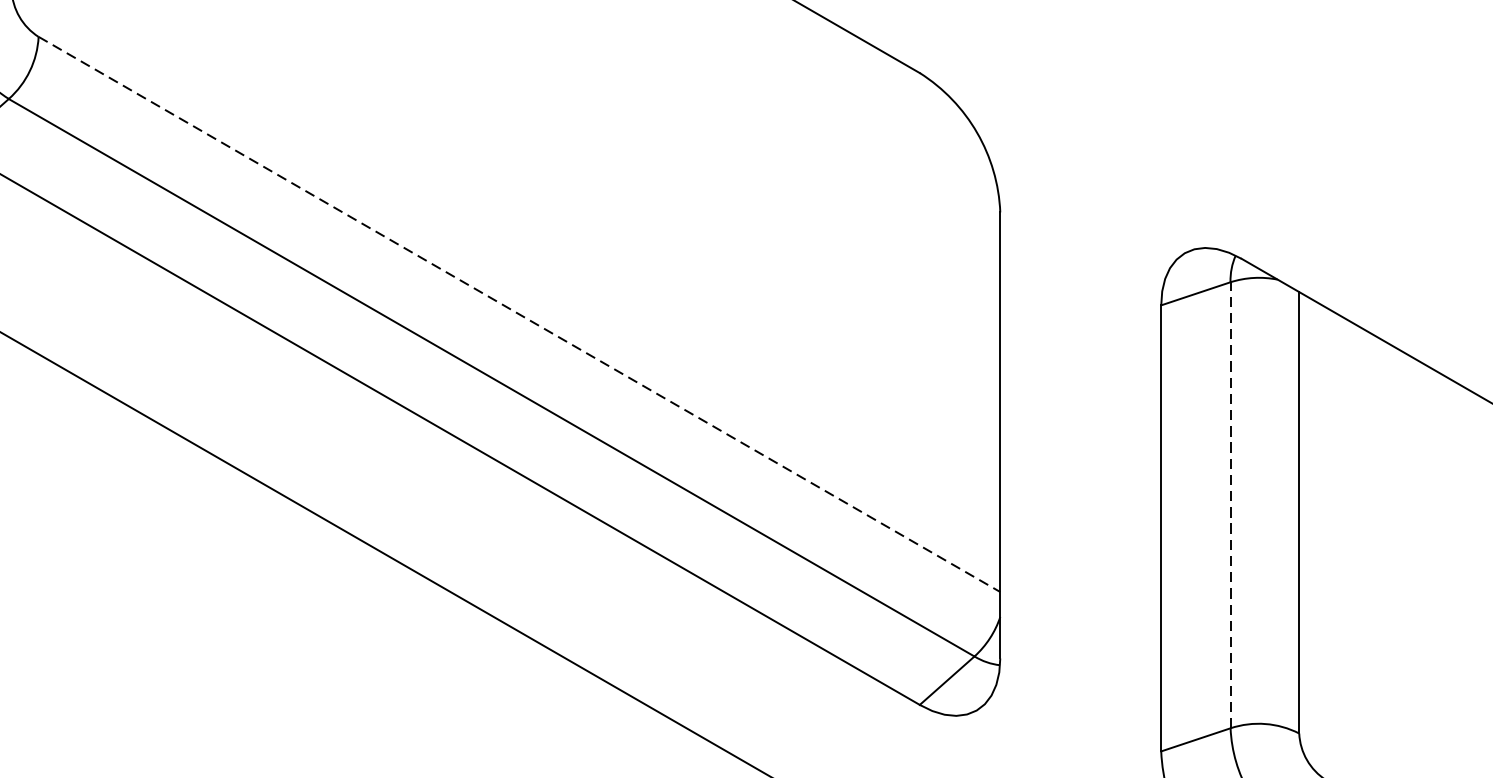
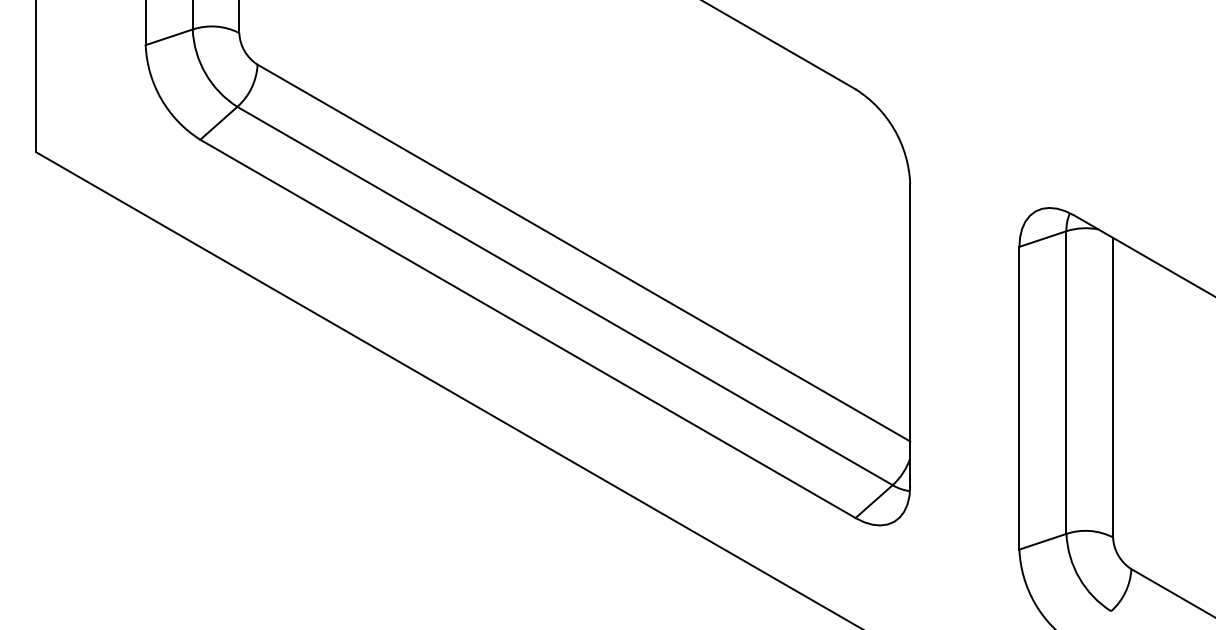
line: (518, 315) -> (583, 253), dashed -> solid
line: (1230, 505) -> (1066, 382), dashed -> solid

